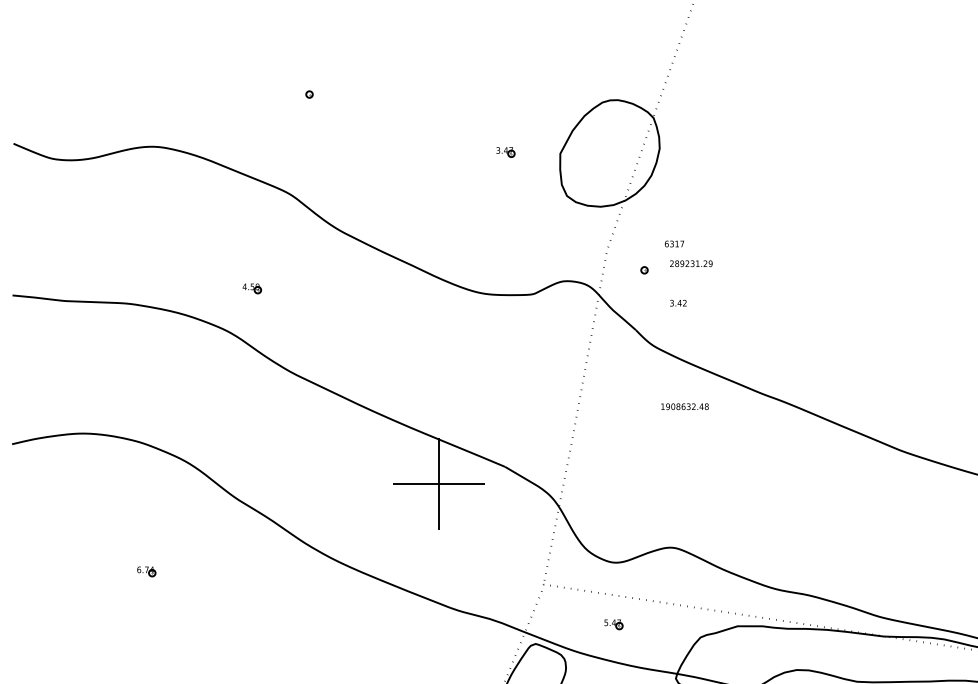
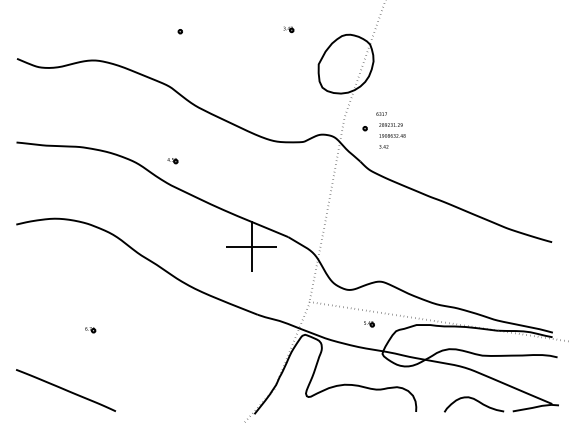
part: (505, 152) -> (288, 29), moved
part: (251, 289) -> (172, 161), moved
text: (684, 405) -> (392, 135), moved
part: (146, 572) -> (90, 330), moved
part: (614, 625) -> (369, 324), moved

